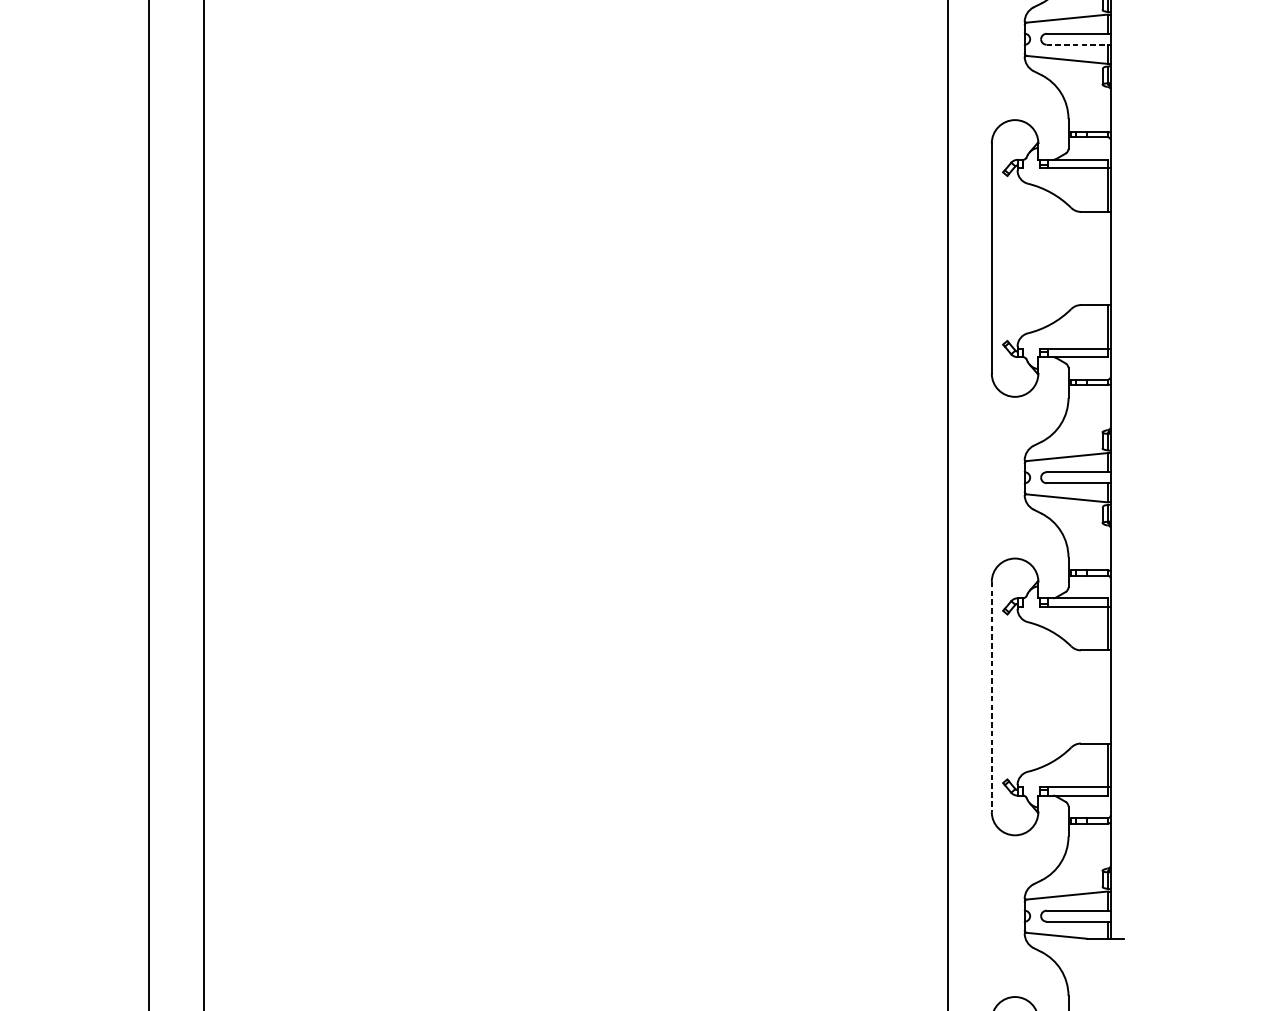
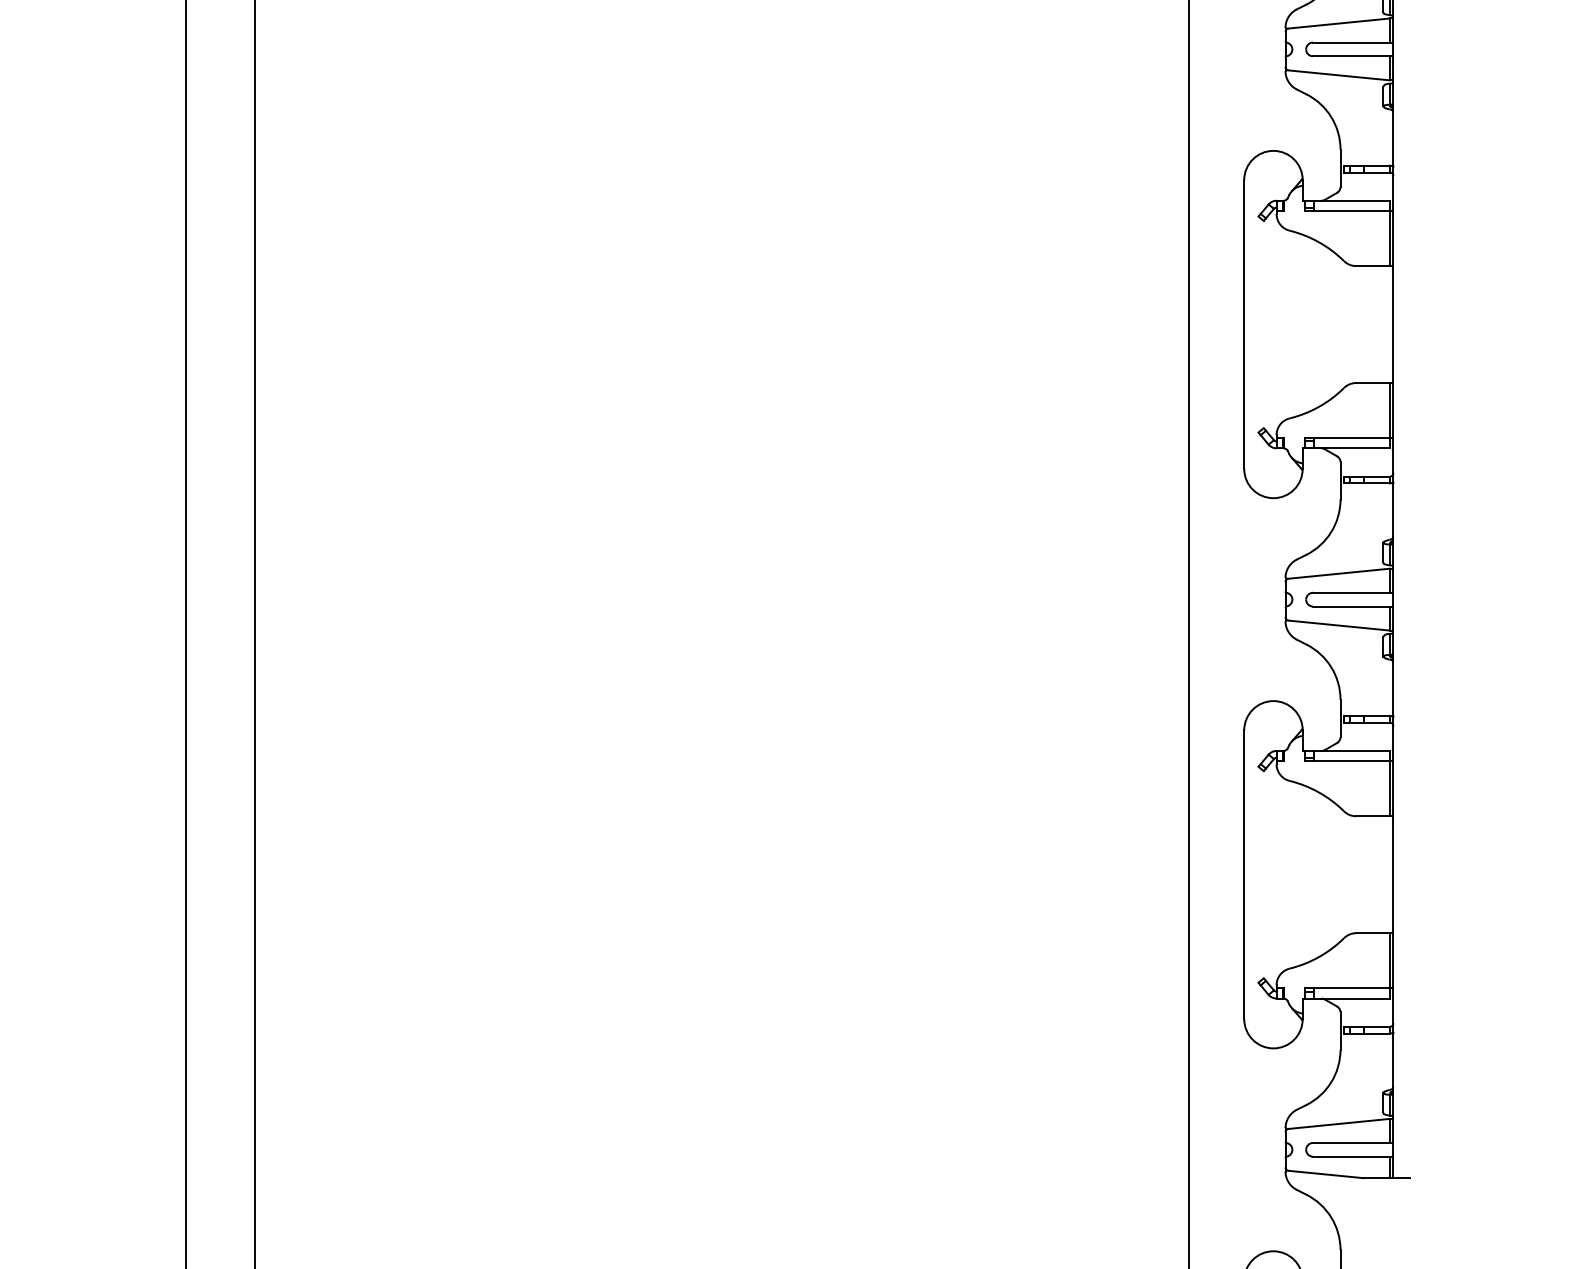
line: (1077, 44) -> (1351, 56), dashed -> solid
line: (991, 697) -> (1244, 875), dashed -> solid

